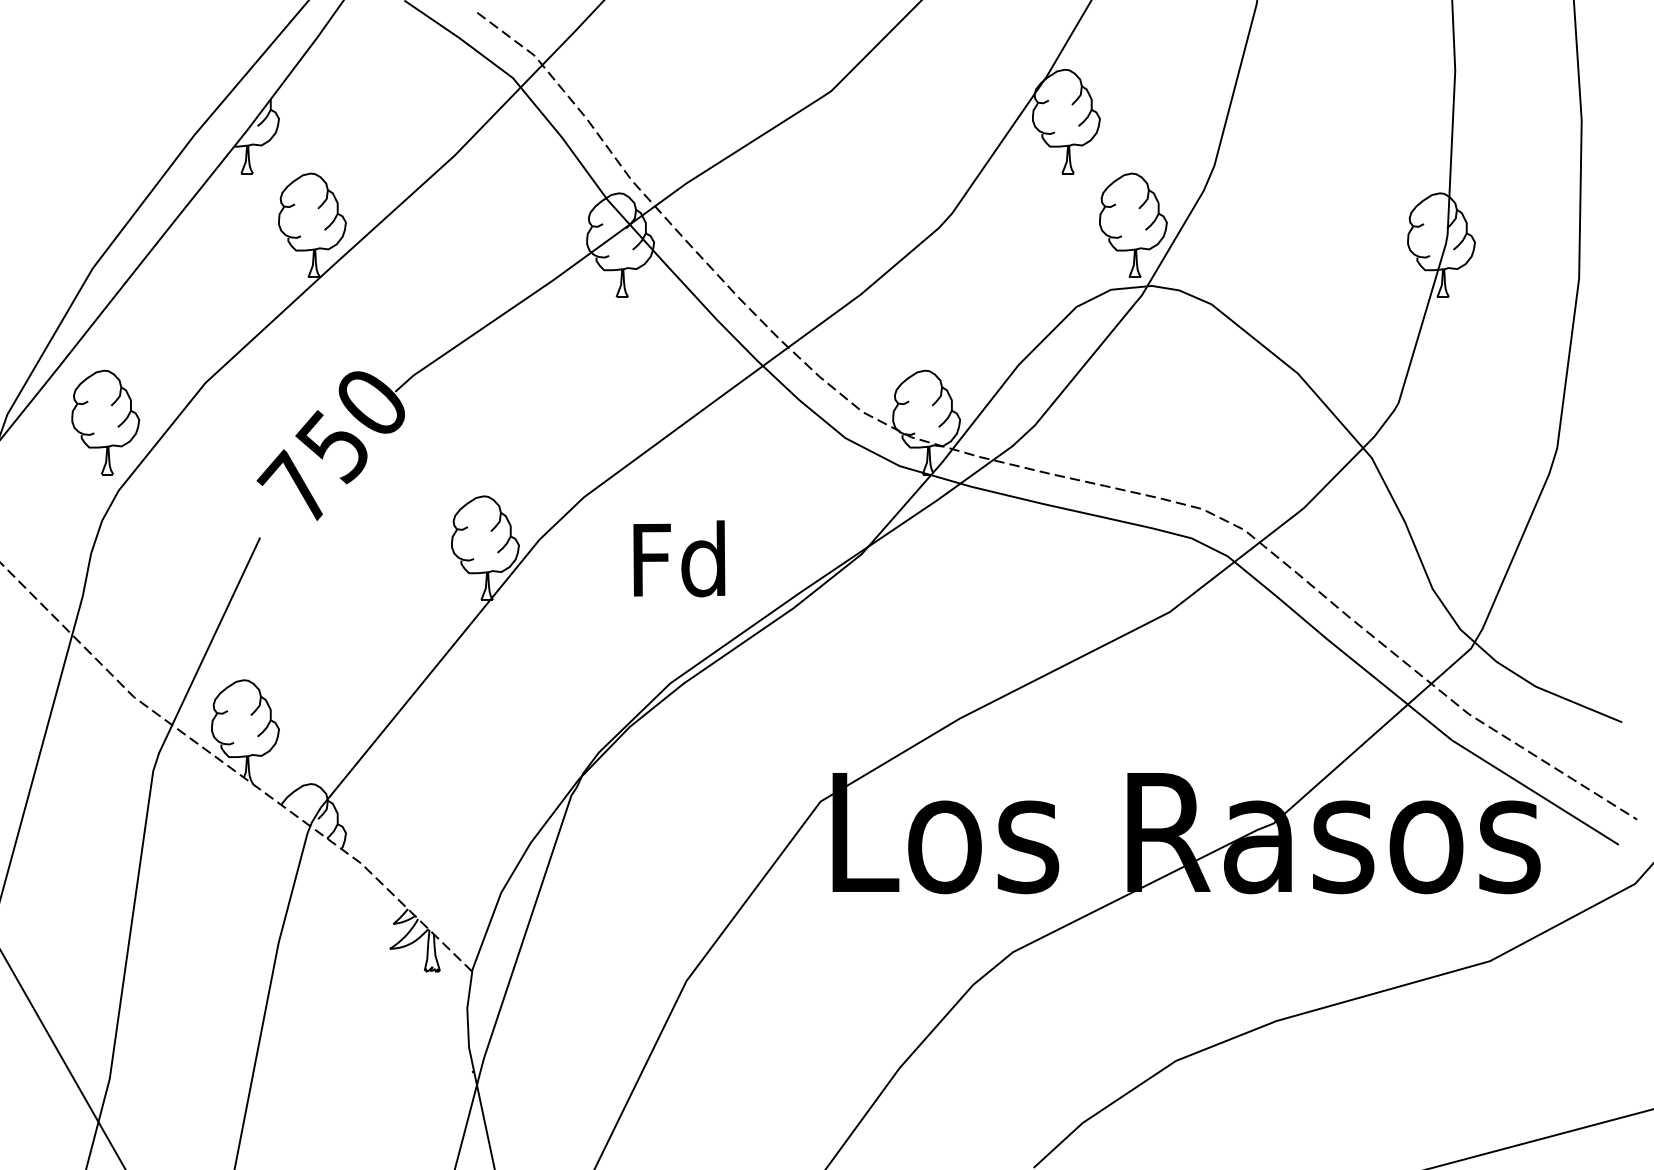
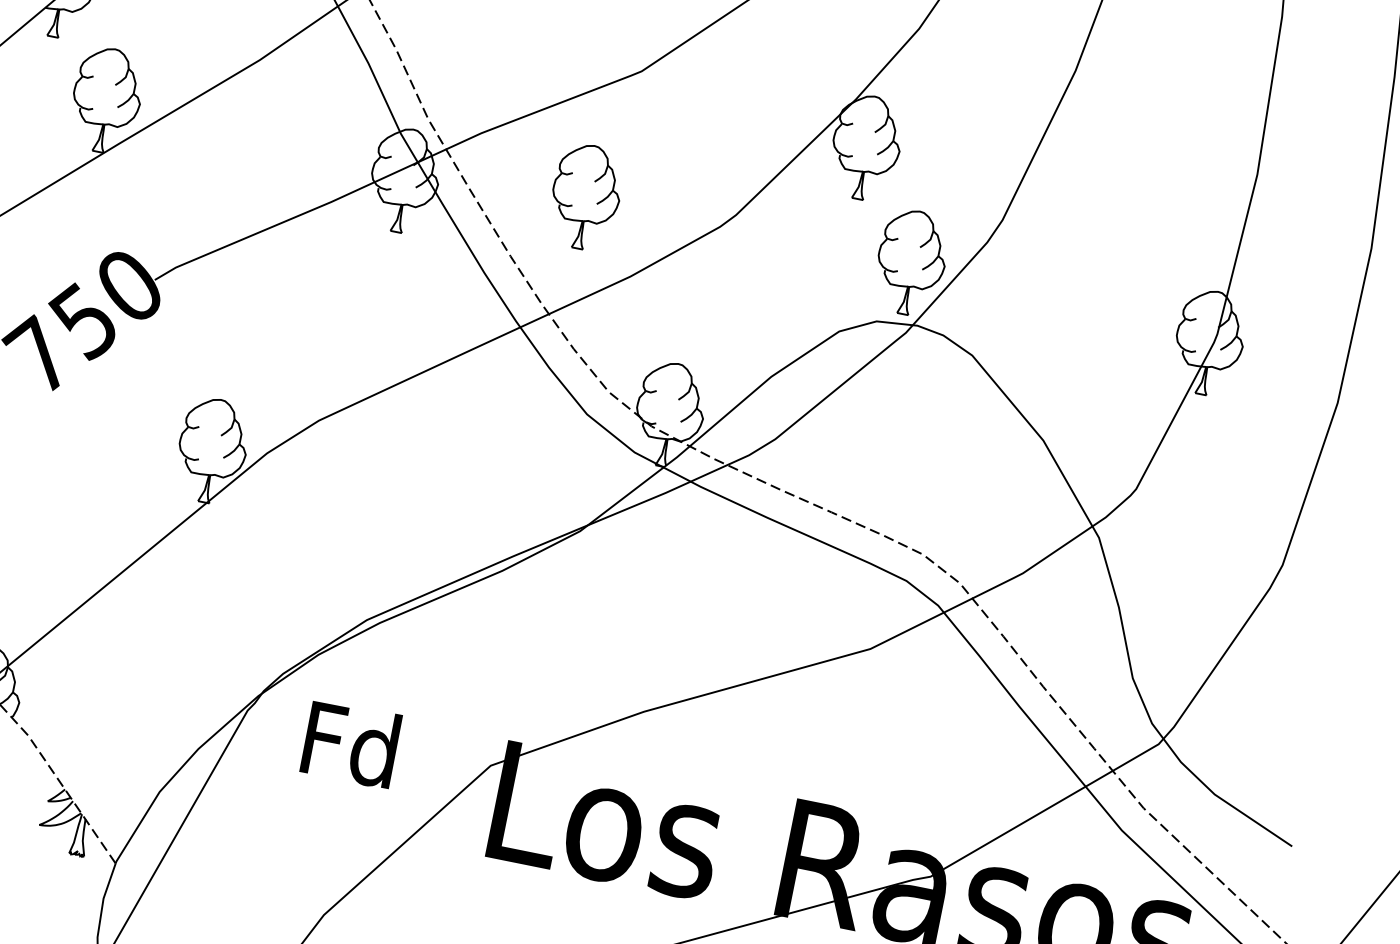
part: (801, 224) -> (586, 196), added
text: (679, 558) -> (351, 743), moved

